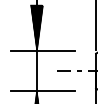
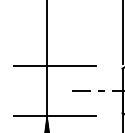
hatch: (36, 28) -> (46, 36), removed

